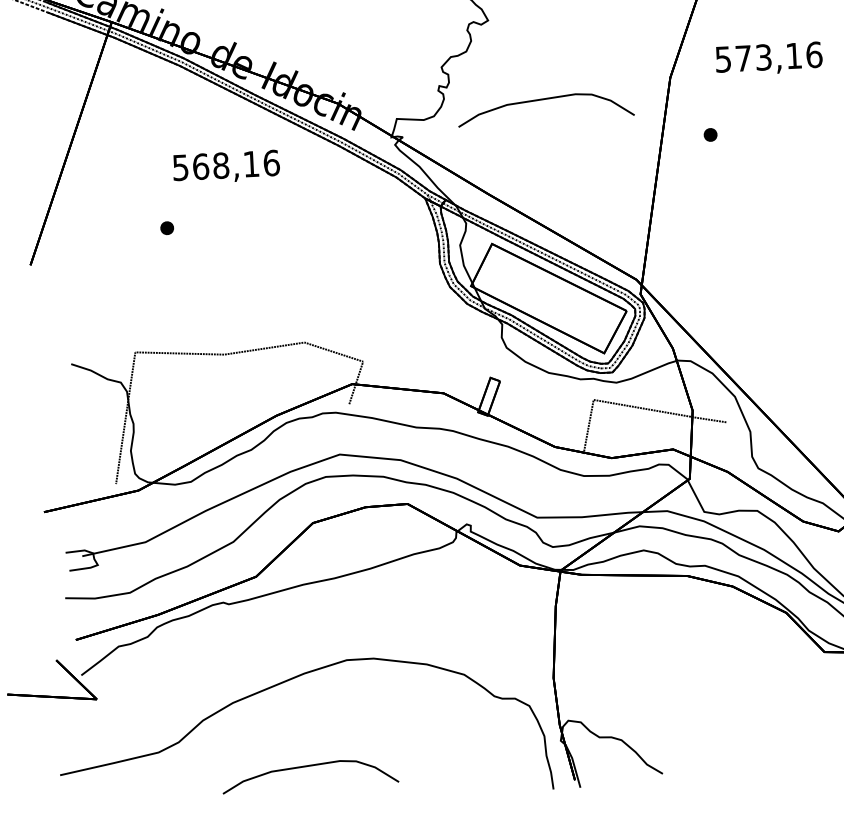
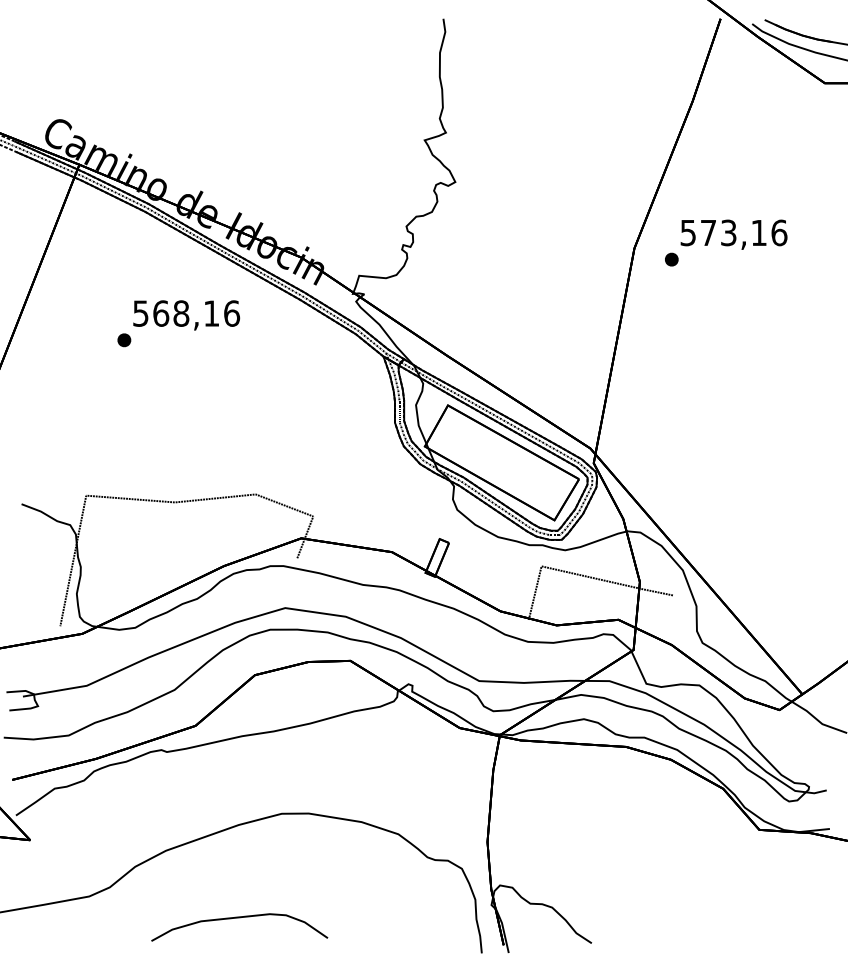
part: (545, 100) -> (508, 264), removed
part: (710, 134) -> (671, 259), moved
part: (167, 228) -> (124, 340), moved

